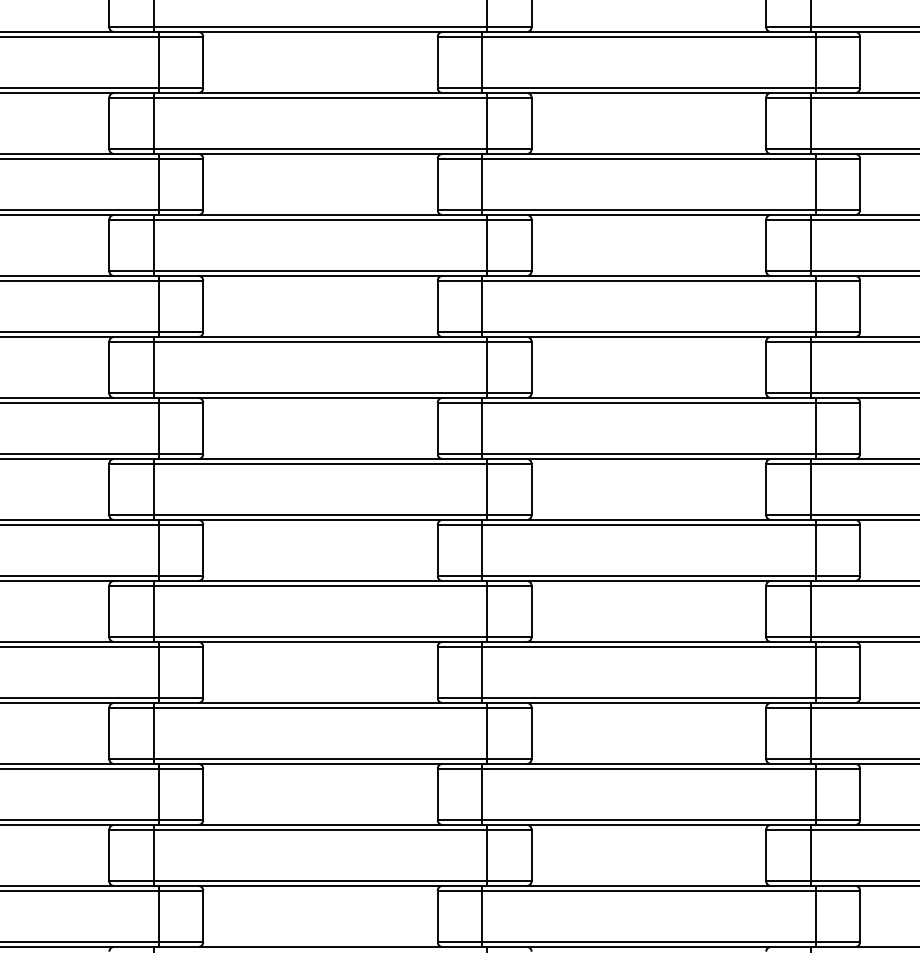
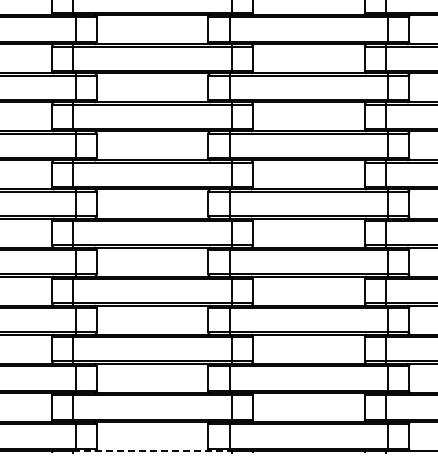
line: (322, 946) -> (153, 450), solid -> dashed

